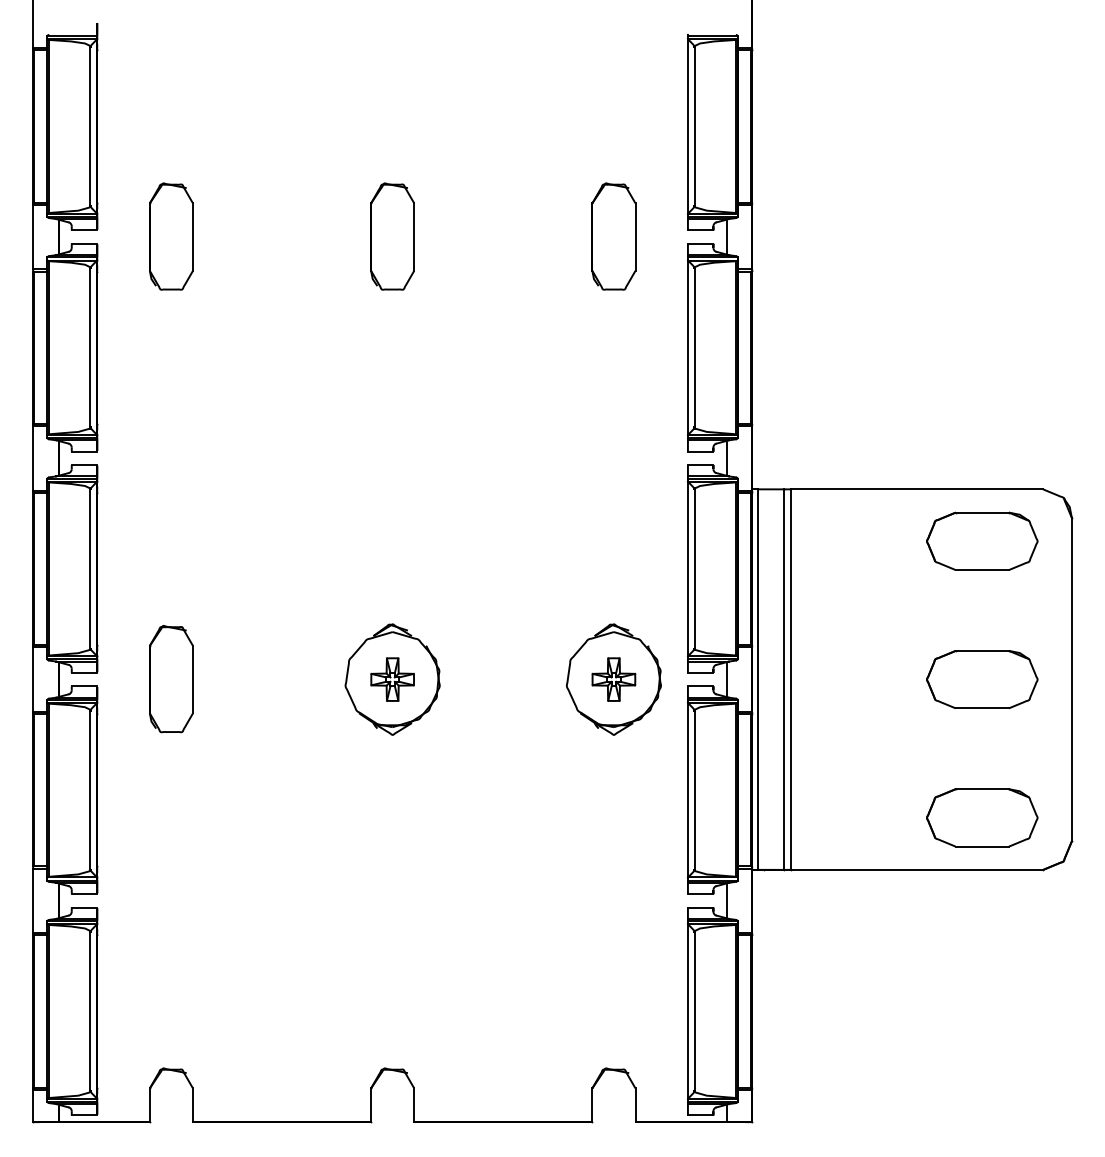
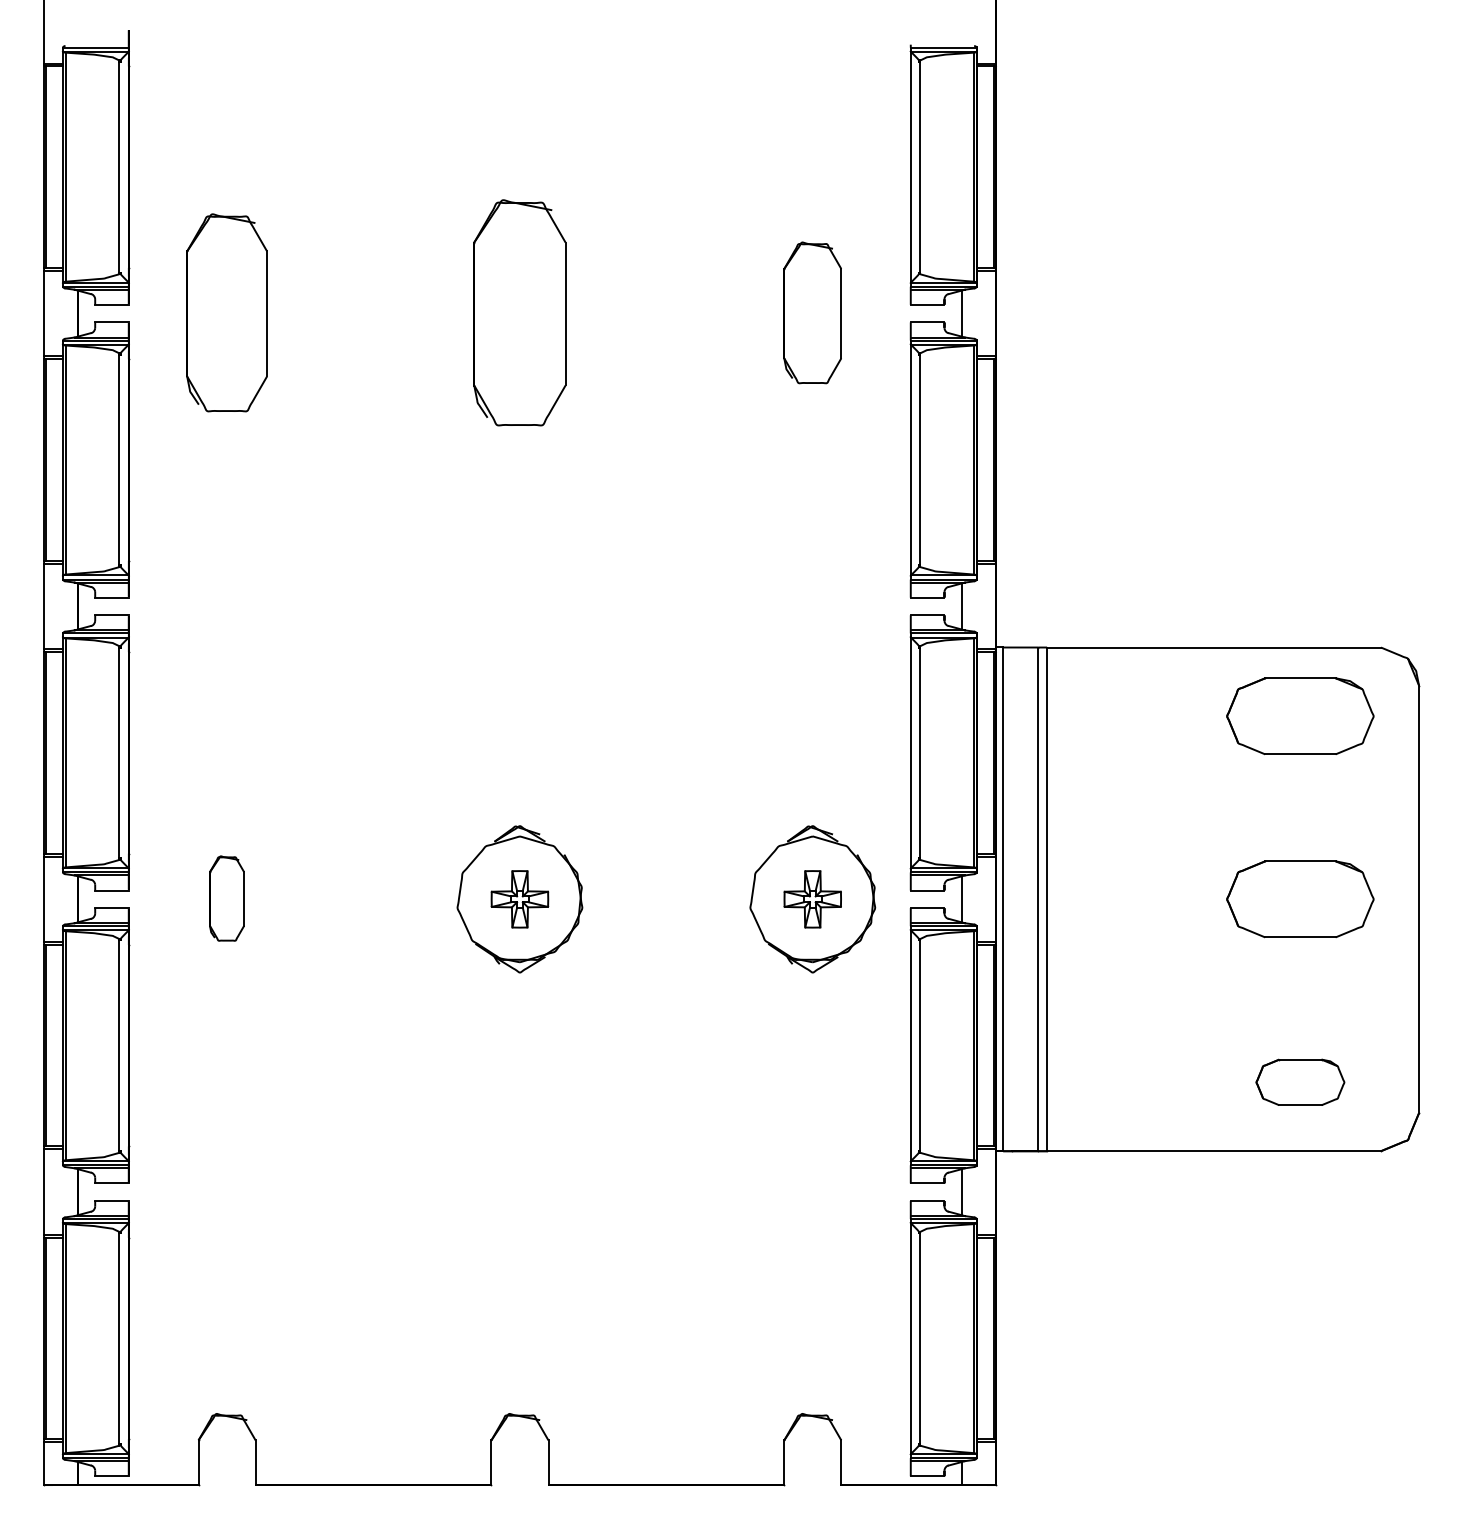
part: (170, 236) -> (226, 312), size x1.4
part: (392, 236) -> (519, 312), size x1.6
part: (170, 678) -> (226, 898), size x0.6
part: (982, 817) -> (1300, 1082), size x0.6

